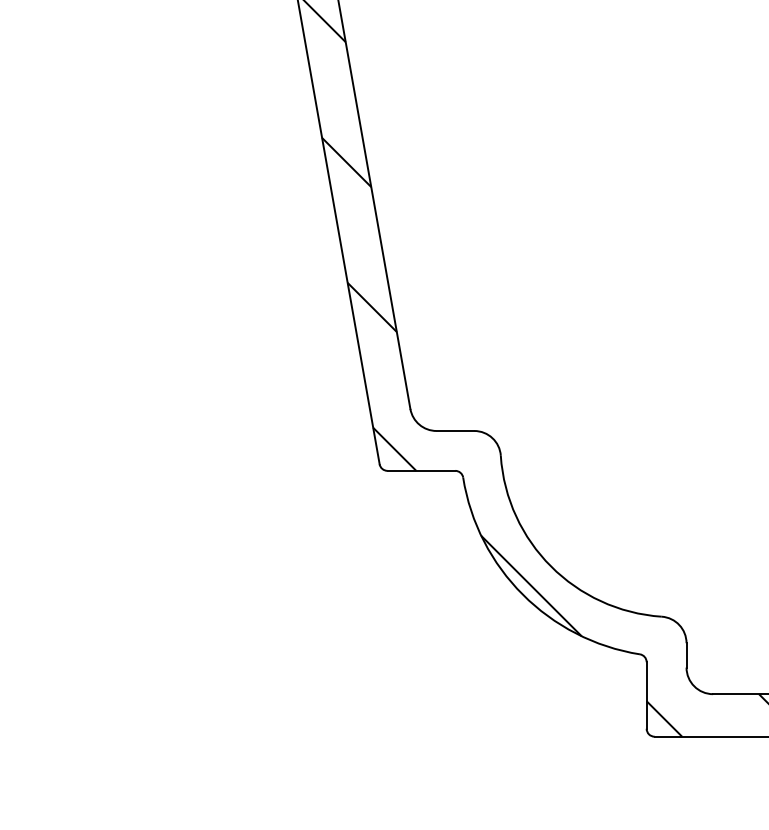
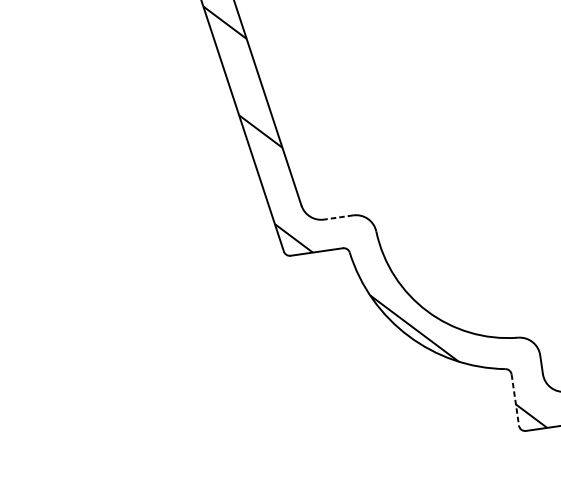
line: (455, 430) -> (338, 217), solid -> dashed
line: (646, 695) -> (515, 400), solid -> dashed

